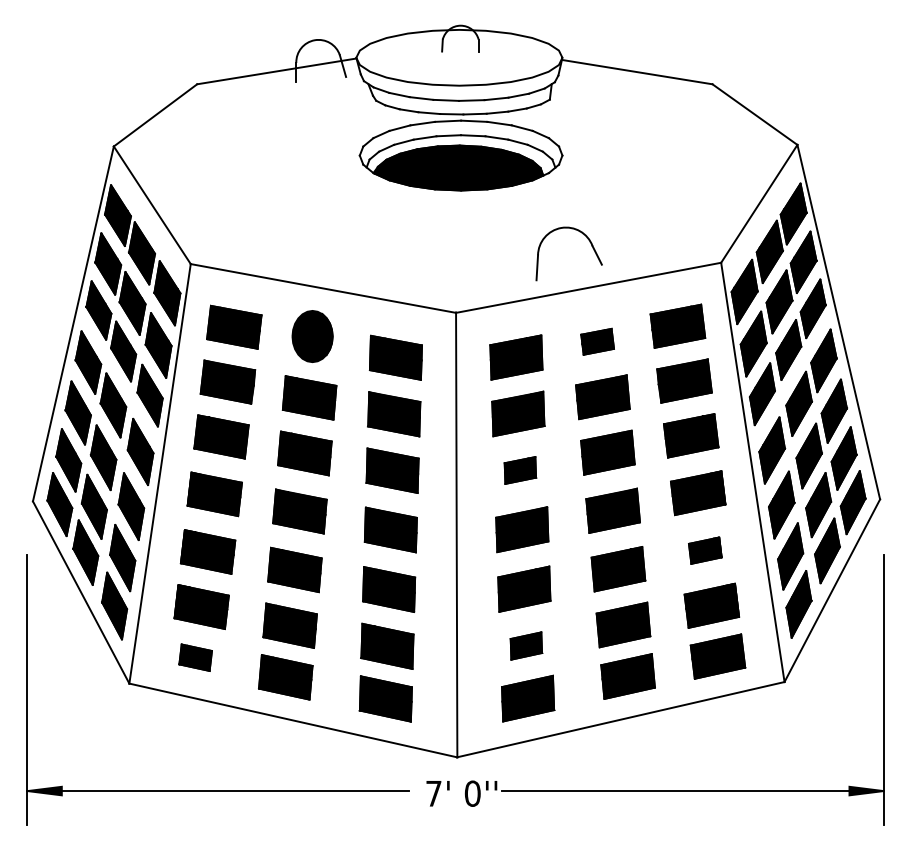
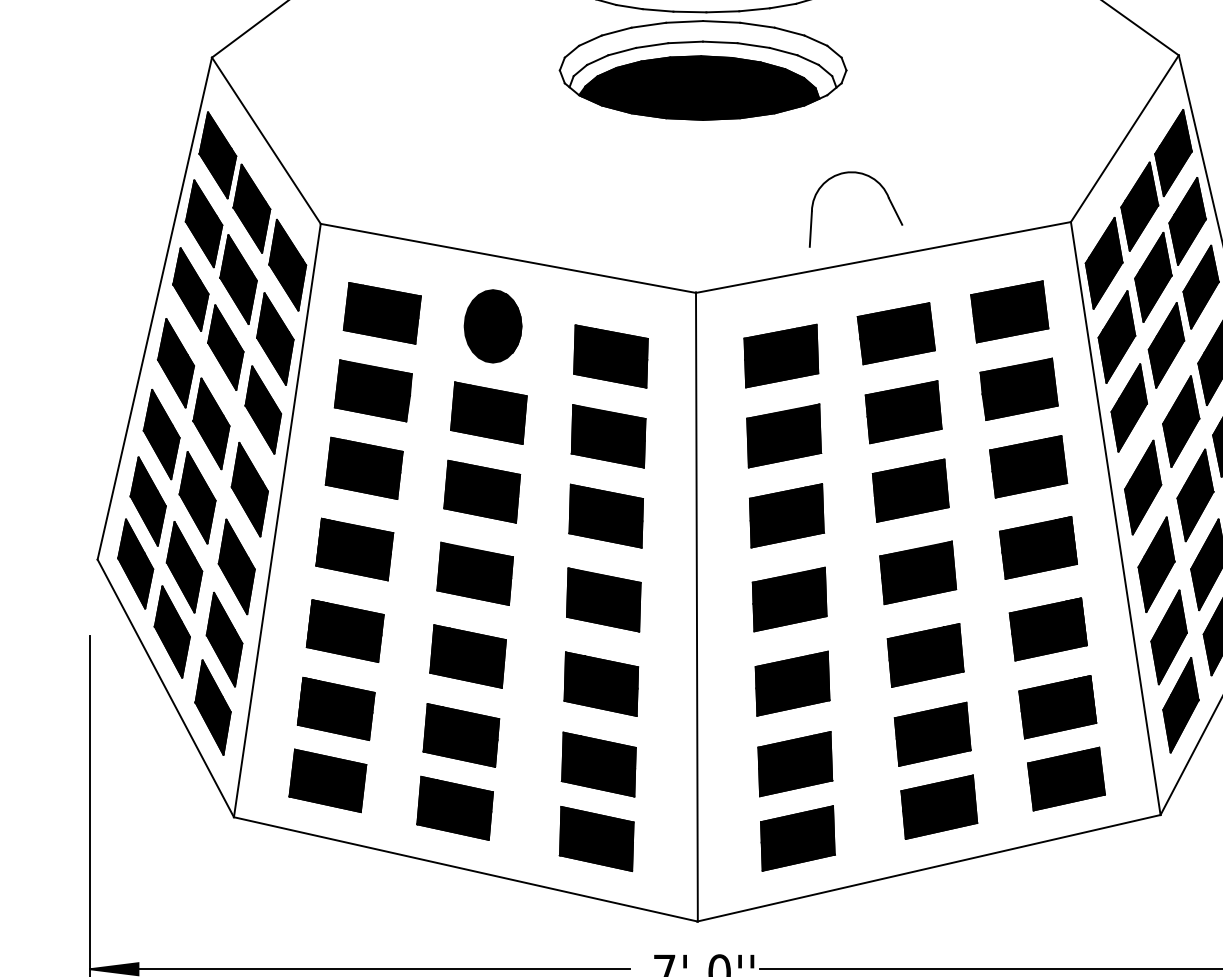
part: (597, 341) -> (896, 333), size x1.67
part: (520, 470) -> (787, 515), size x1.67
part: (705, 550) -> (1048, 628), size x1.67
part: (526, 645) -> (795, 763), size x1.67
part: (195, 657) -> (327, 780), size x1.67

